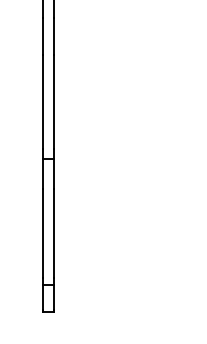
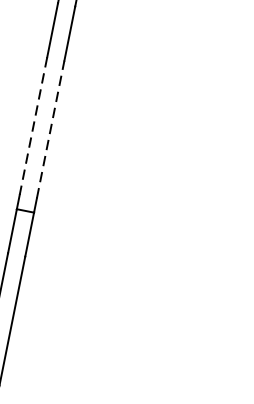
line: (54, 101) -> (51, 128), solid -> dashed
line: (42, 102) -> (33, 126), solid -> dashed

